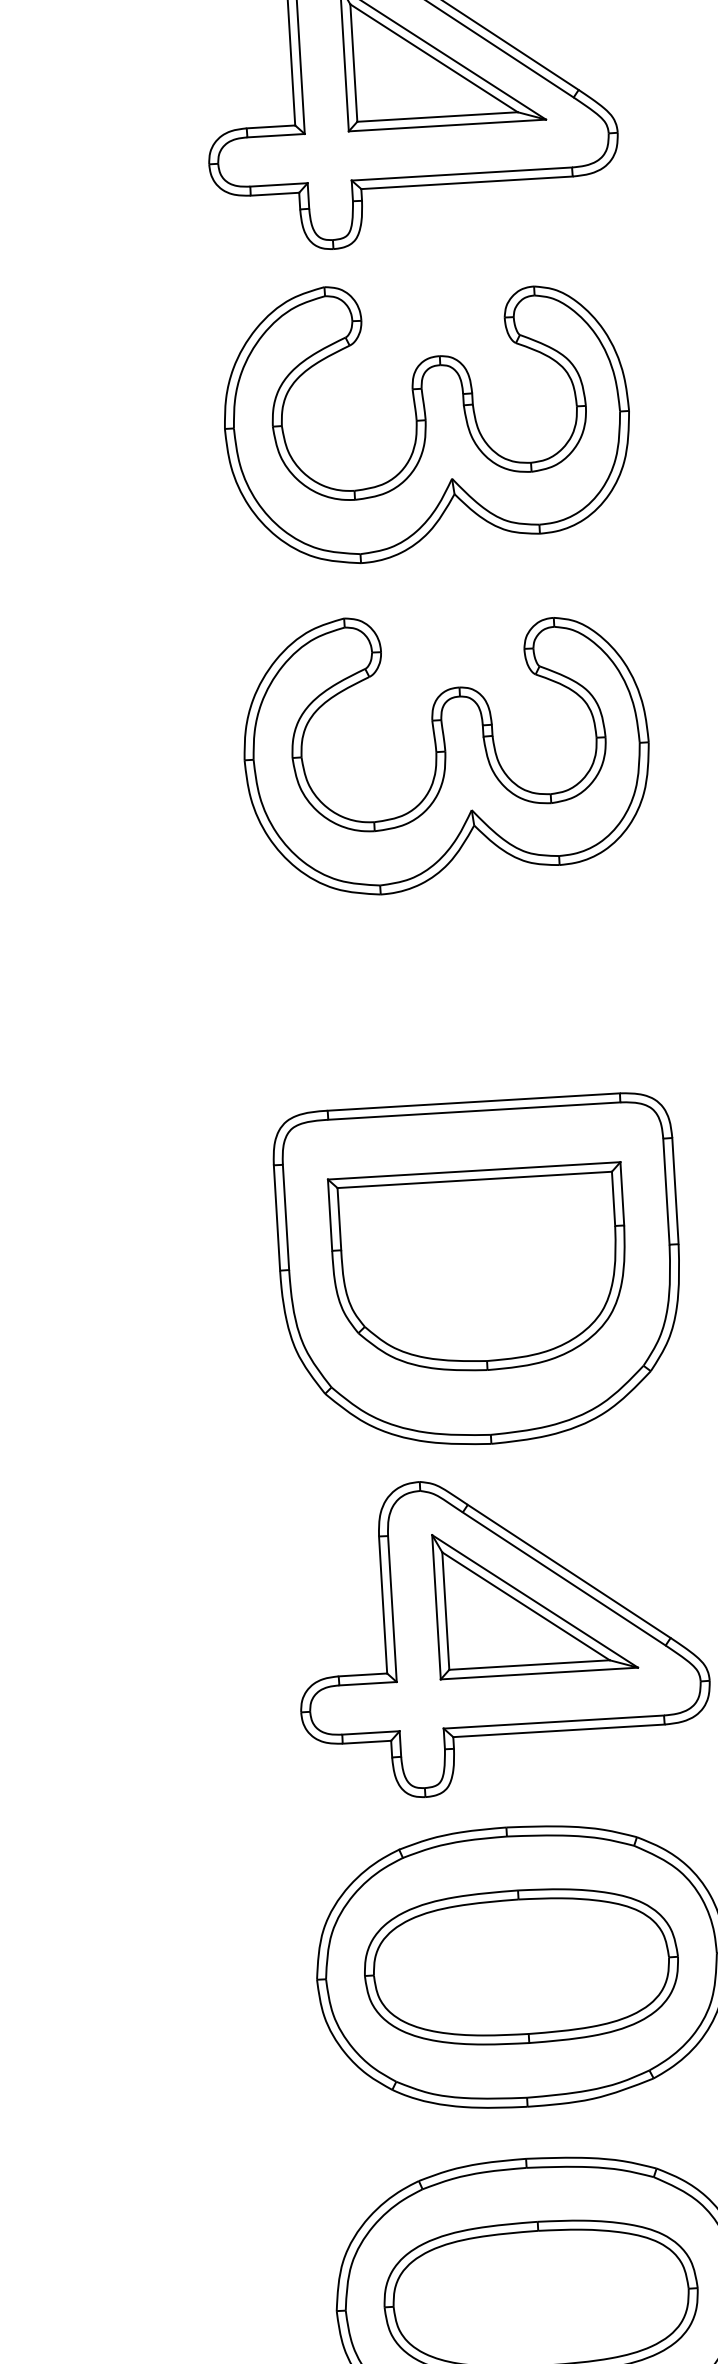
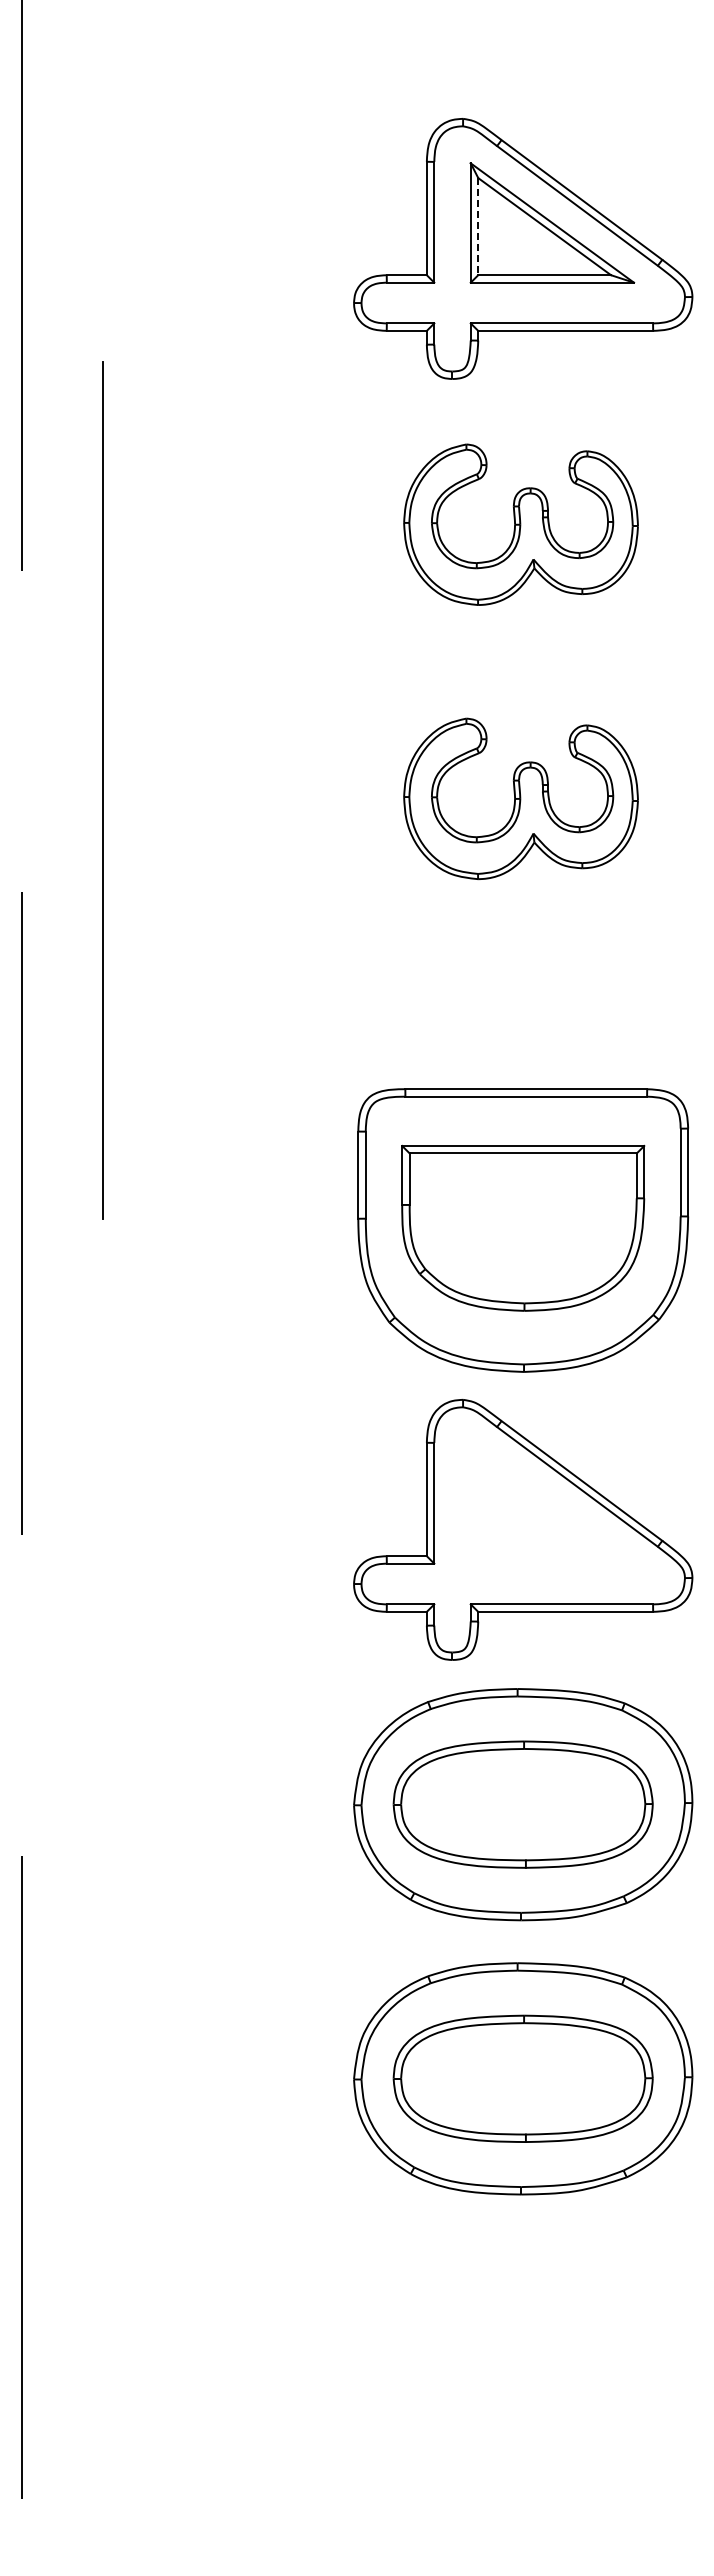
line: (354, 62) -> (478, 226), solid -> dashed
part: (426, 420) -> (520, 524), size x0.7
part: (445, 751) -> (520, 798), size x0.7
part: (535, 1600) -> (552, 1503), removed

